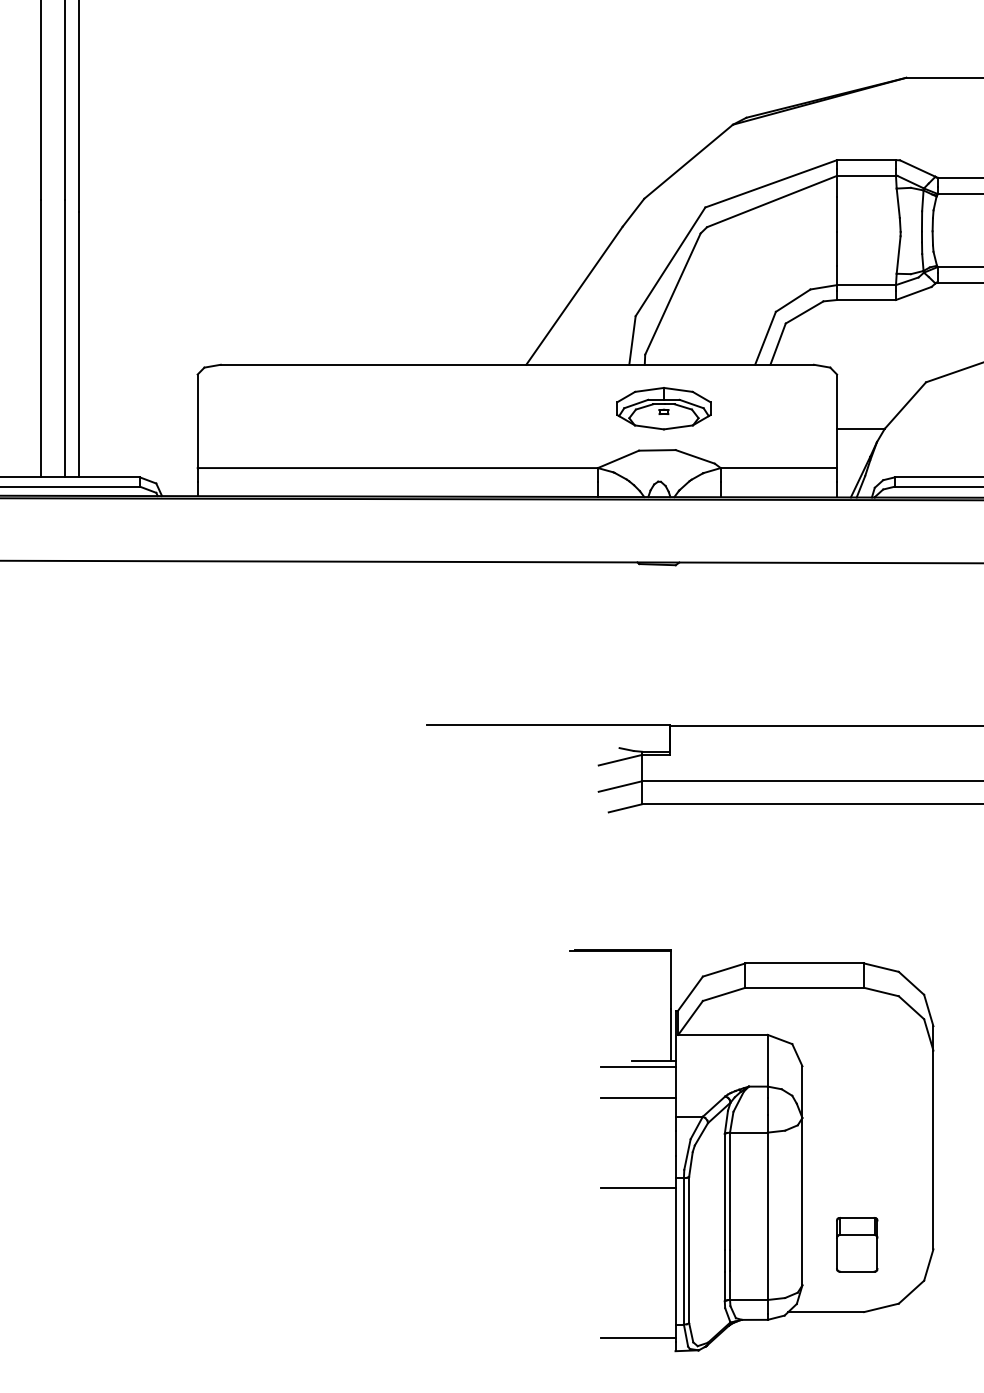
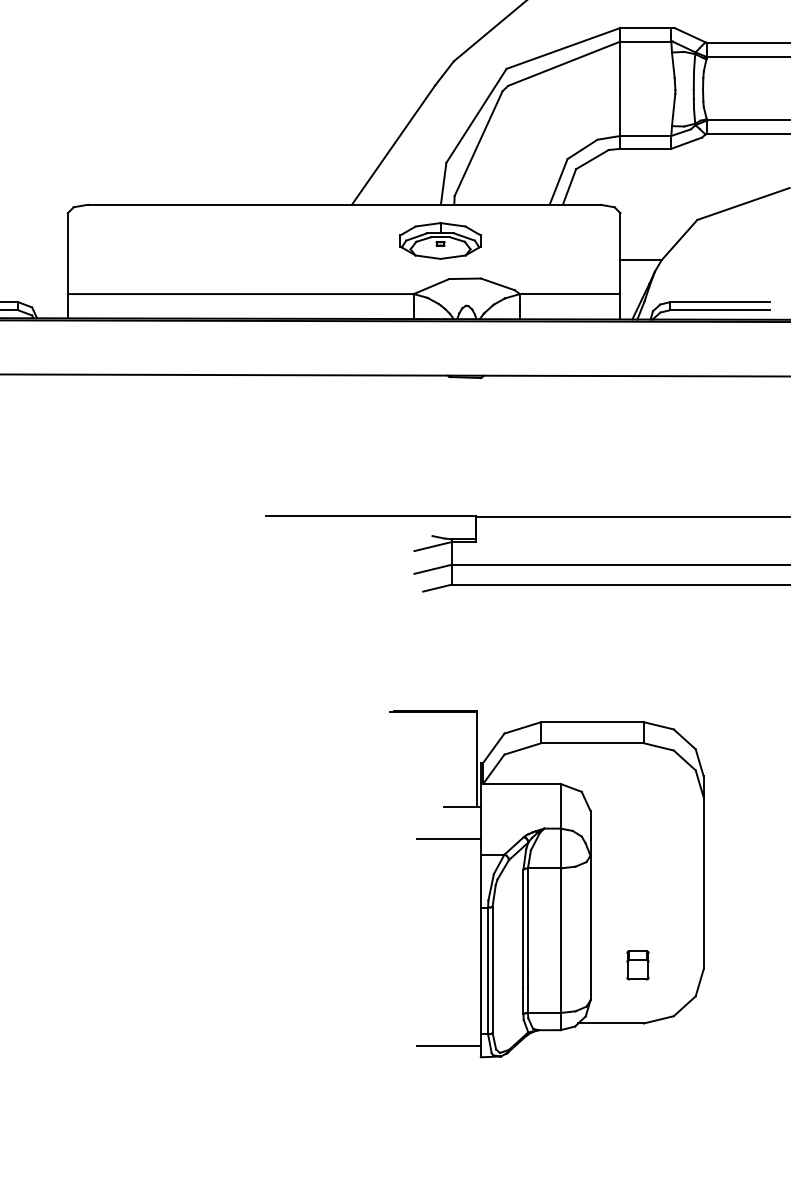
part: (663, 408) -> (440, 240), moved
line: (638, 1067) -> (448, 812), removed
line: (638, 1187) -> (448, 915), removed
part: (857, 1244) -> (638, 965), size x0.6

